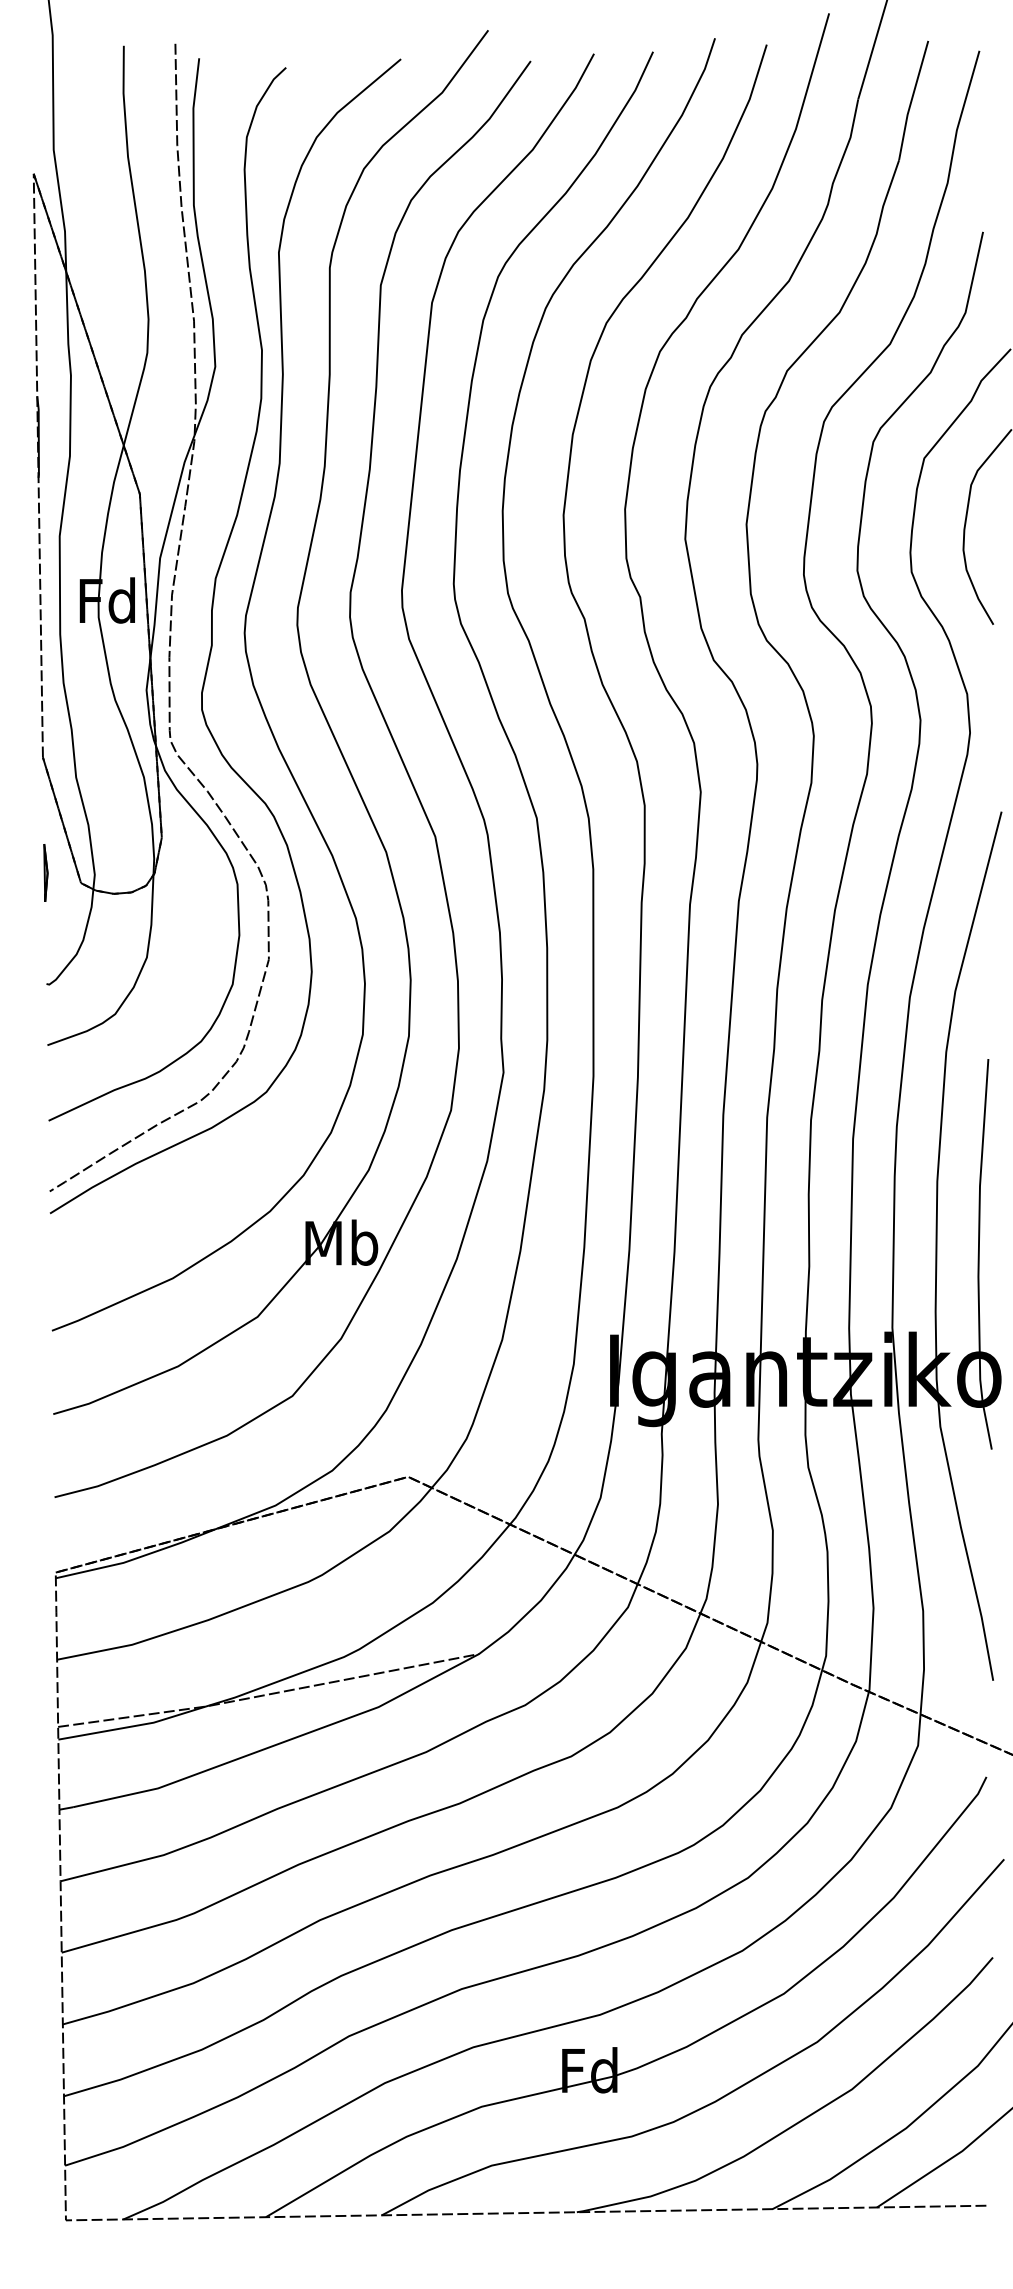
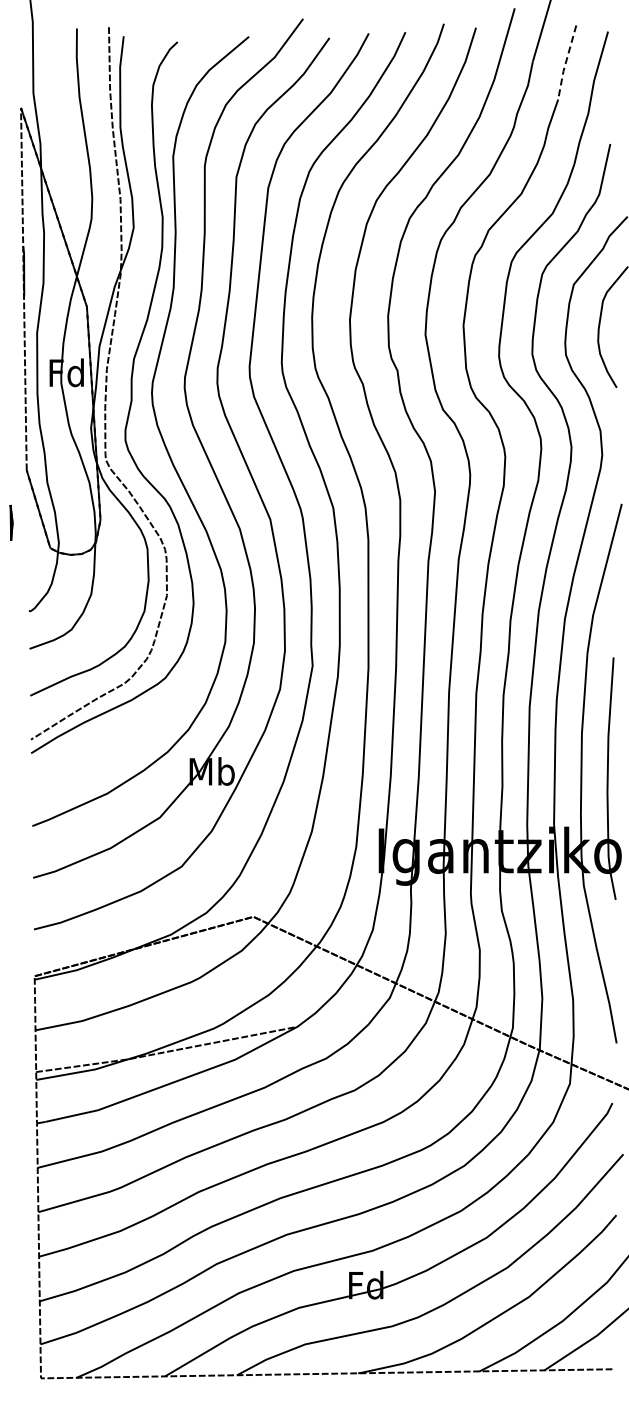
line: (910, 100) -> (565, 62), solid -> dashed
line: (45, 872) -> (11, 522), moved

